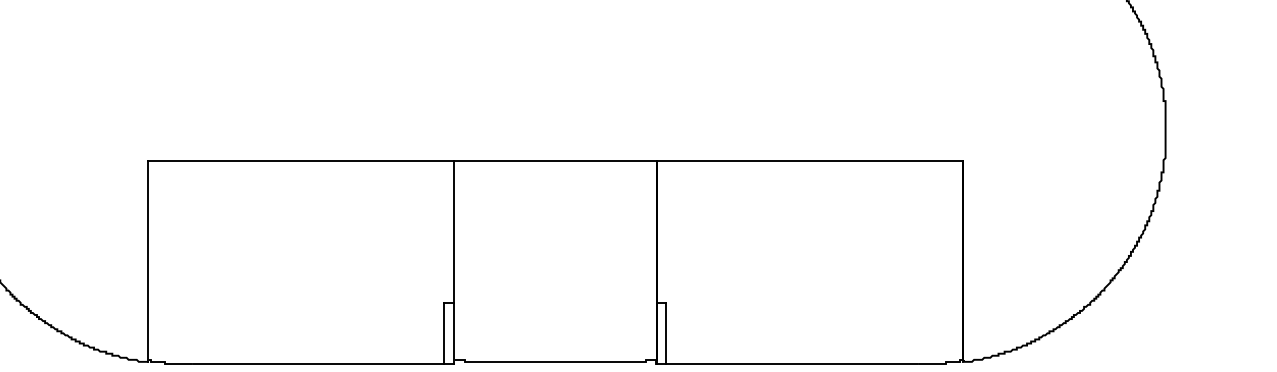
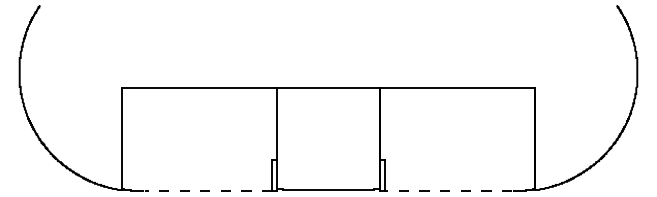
line: (318, 364) -> (208, 191), solid -> dashed
line: (792, 364) -> (448, 191), solid -> dashed

